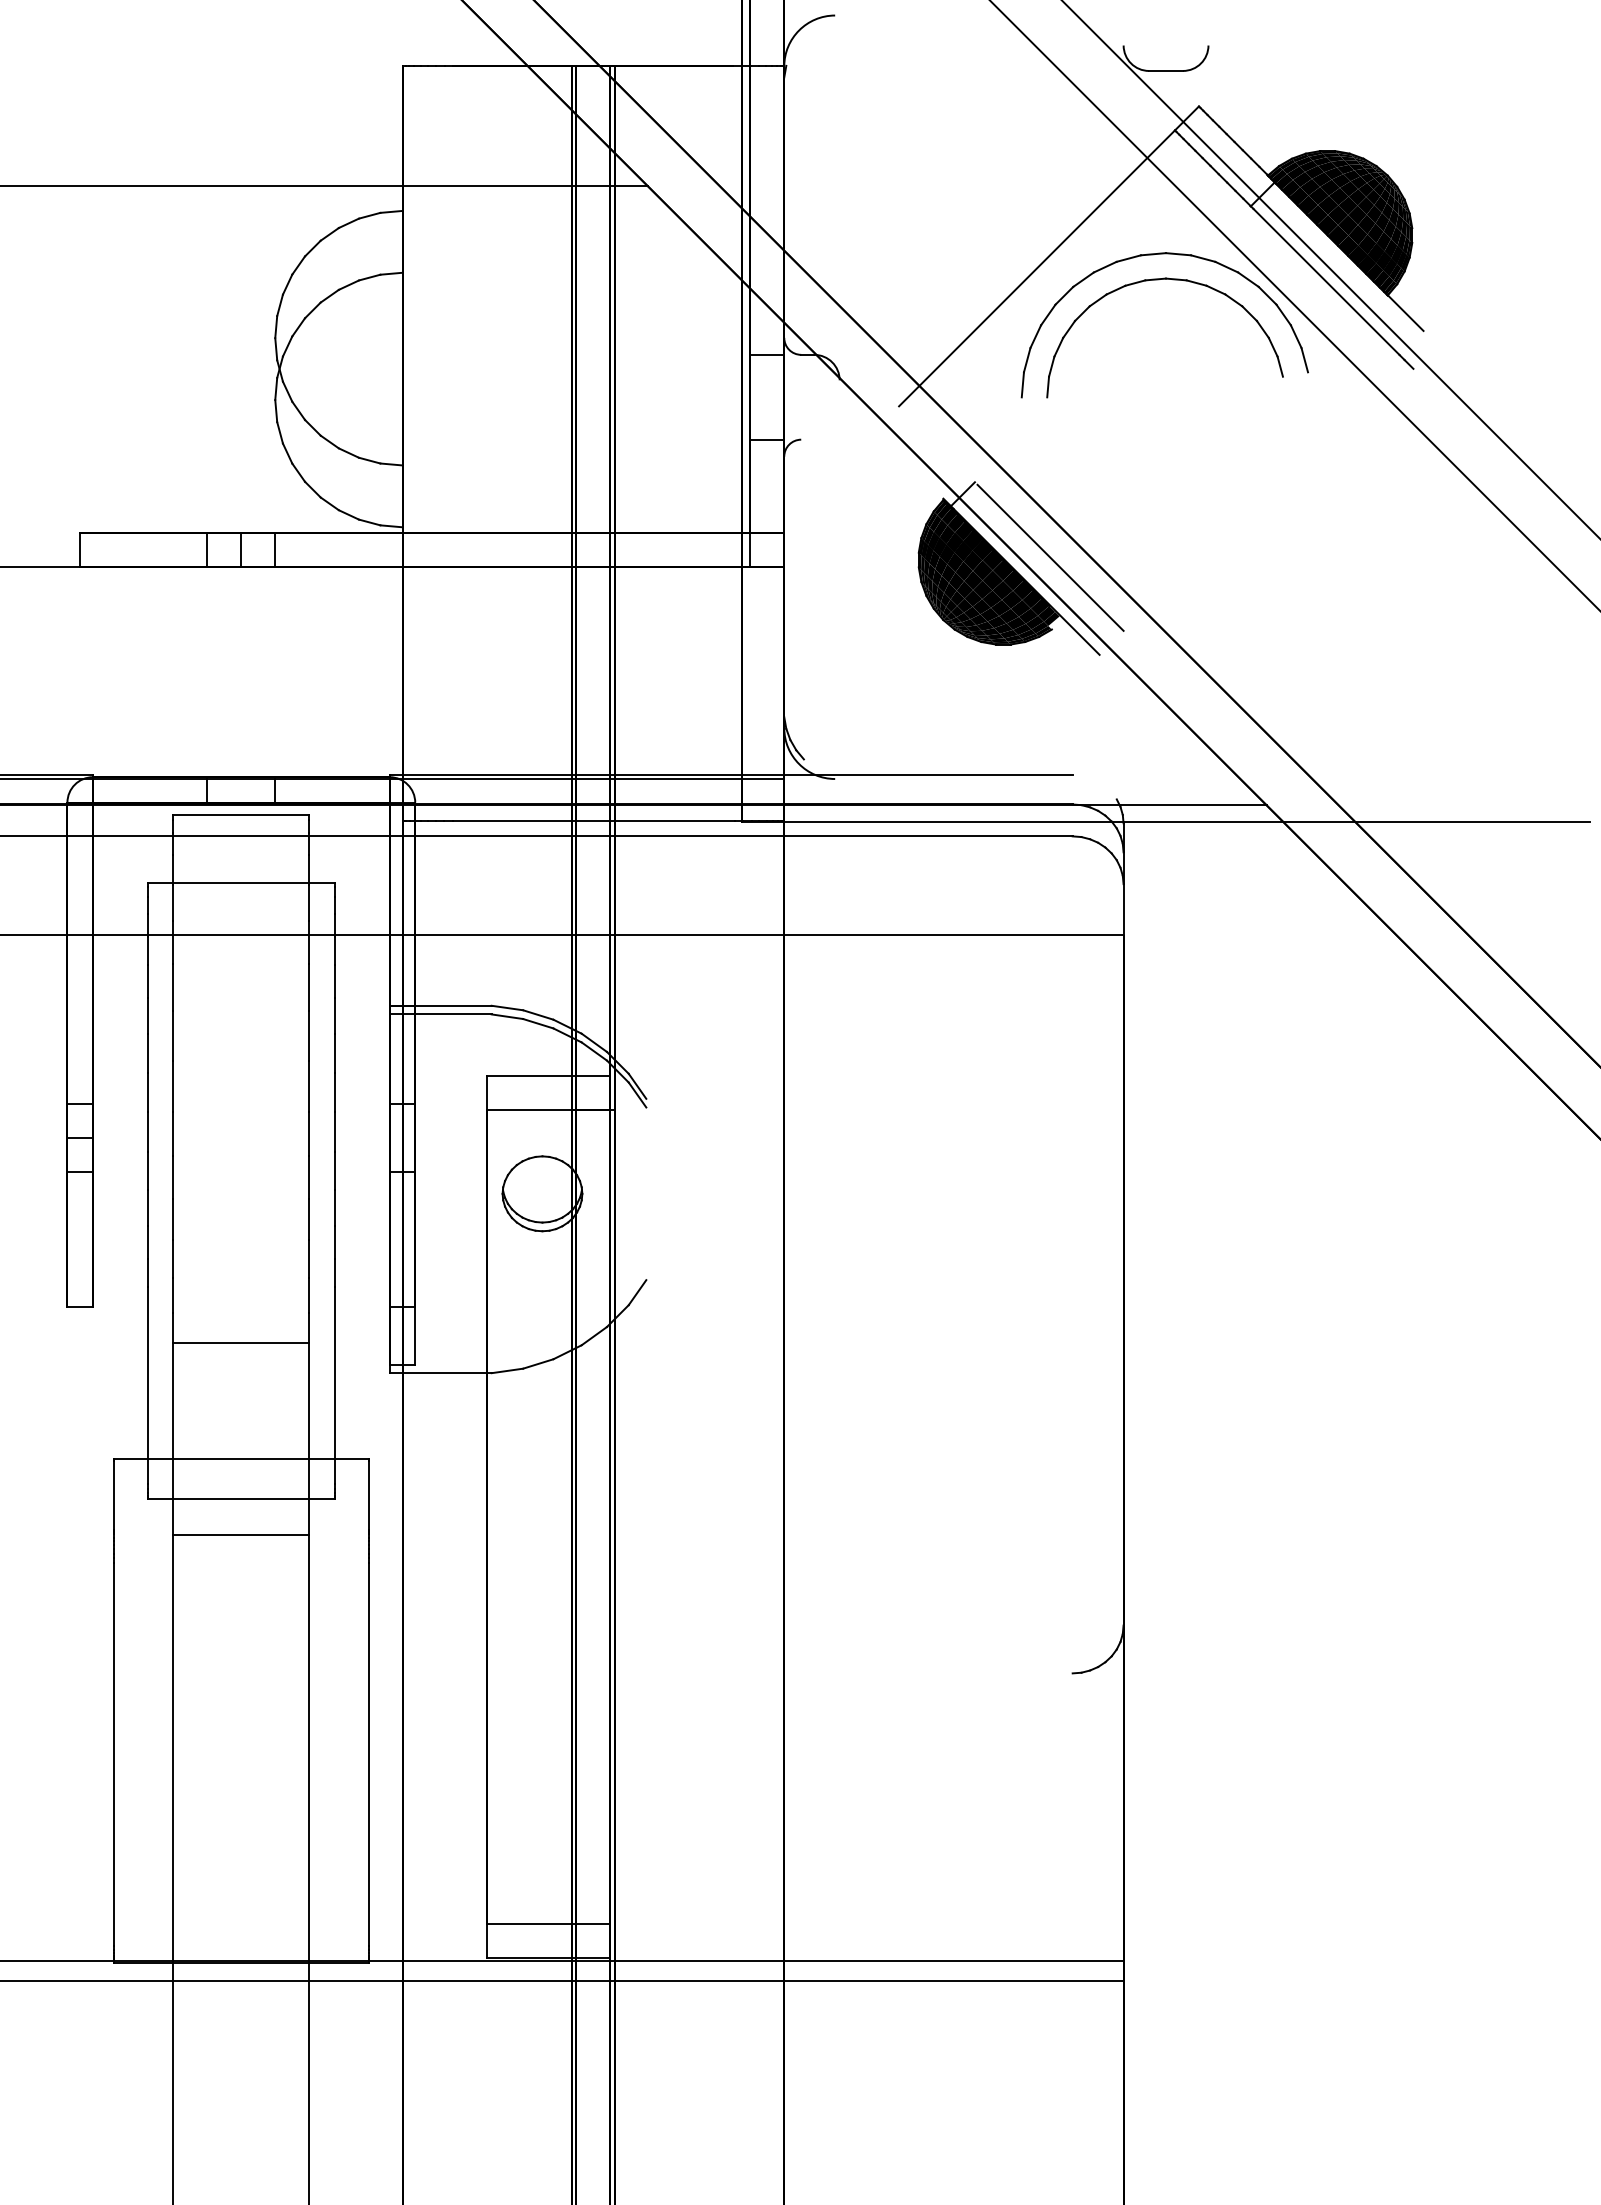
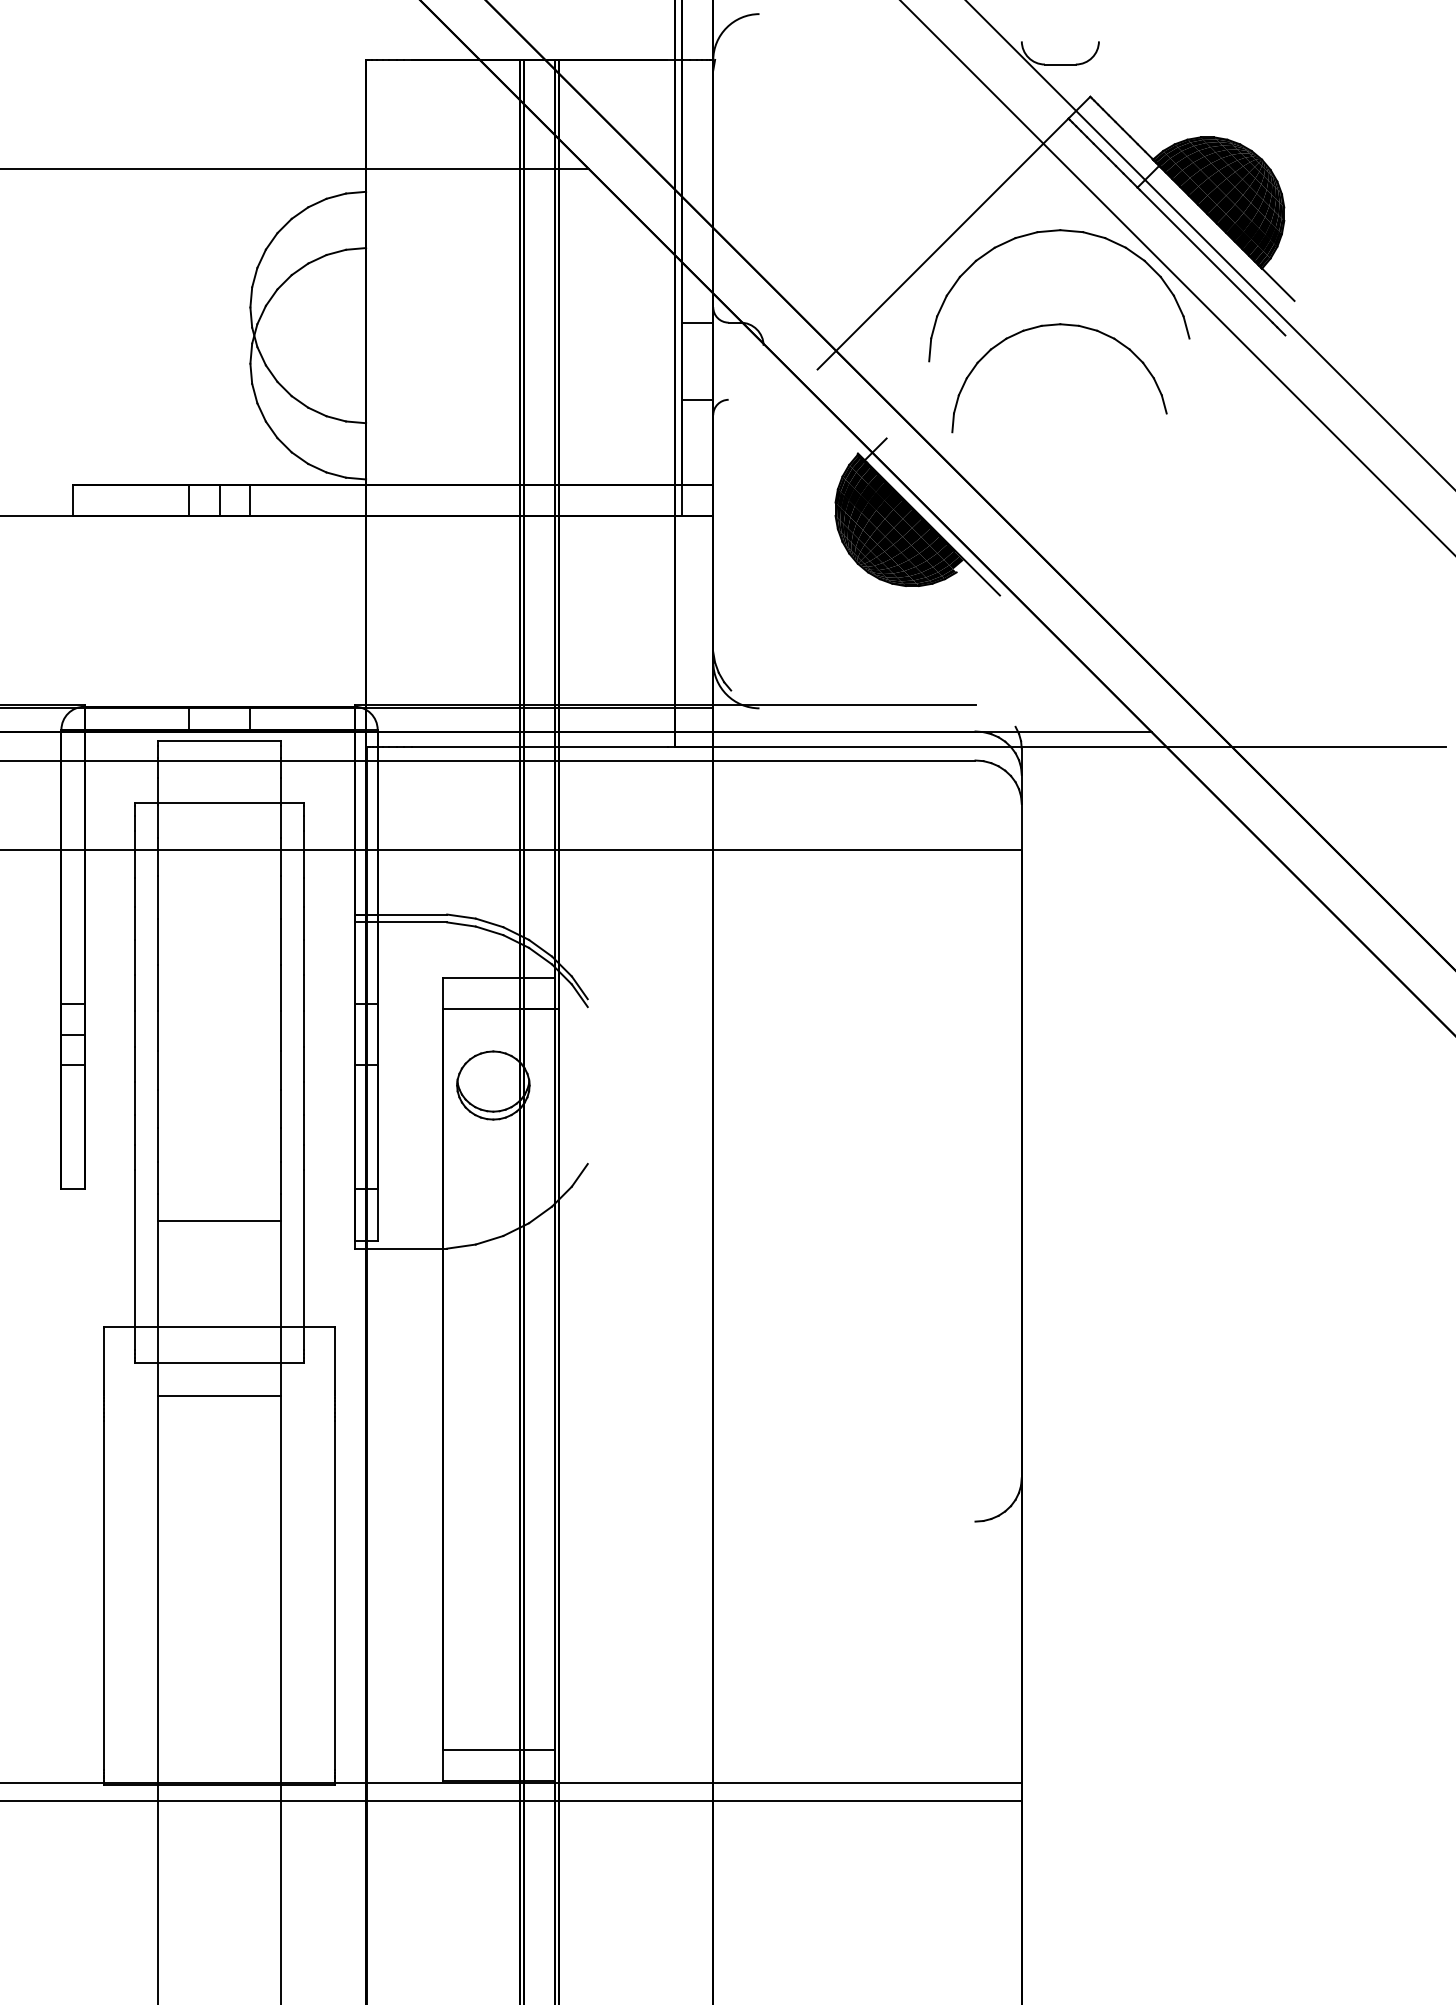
part: (1159, 280) -> (1054, 325), moved
line: (1050, 557) -> (955, 506), removed

